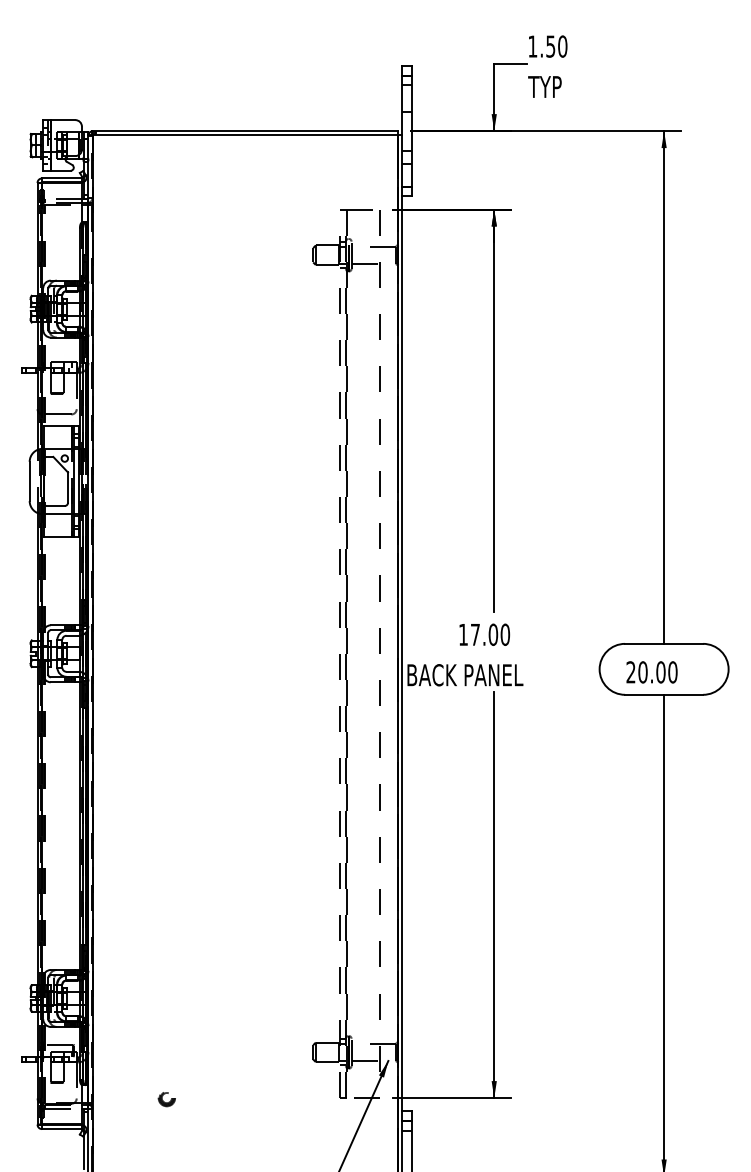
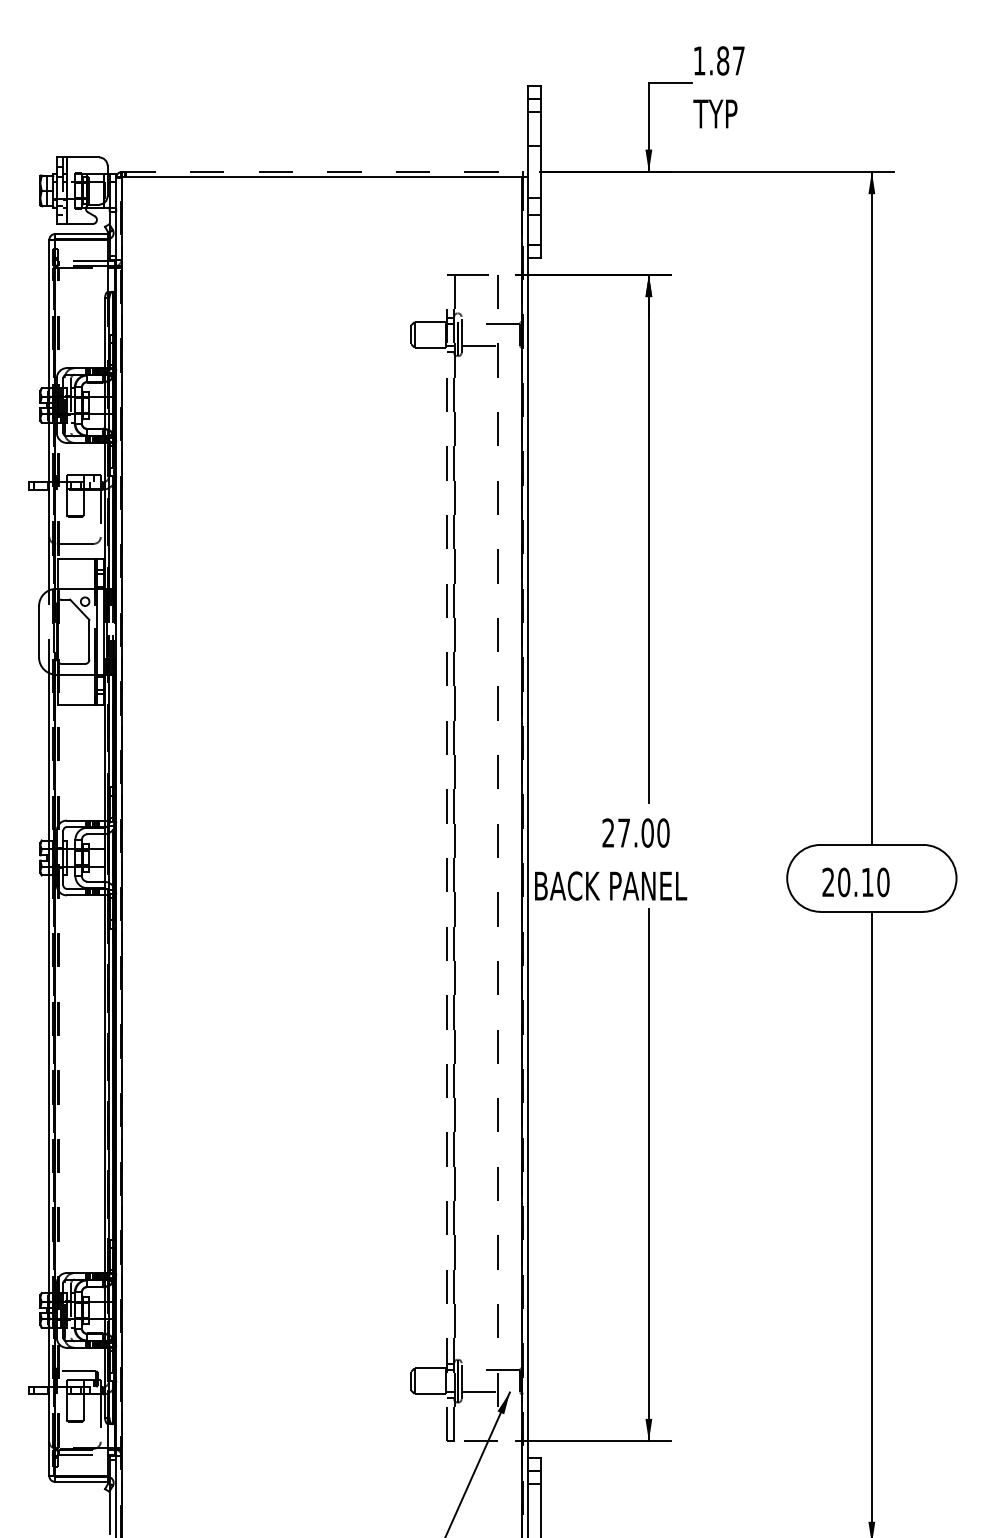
text: (556, 46) -> (730, 60), 1.50 -> 1.87
line: (245, 130) -> (322, 171), solid -> dashed
text: (463, 634) -> (608, 832), 17.00 -> 27.00
text: (660, 672) -> (867, 882), 20.00 -> 20.10
part: (166, 1099) -> (218, 1442), removed

